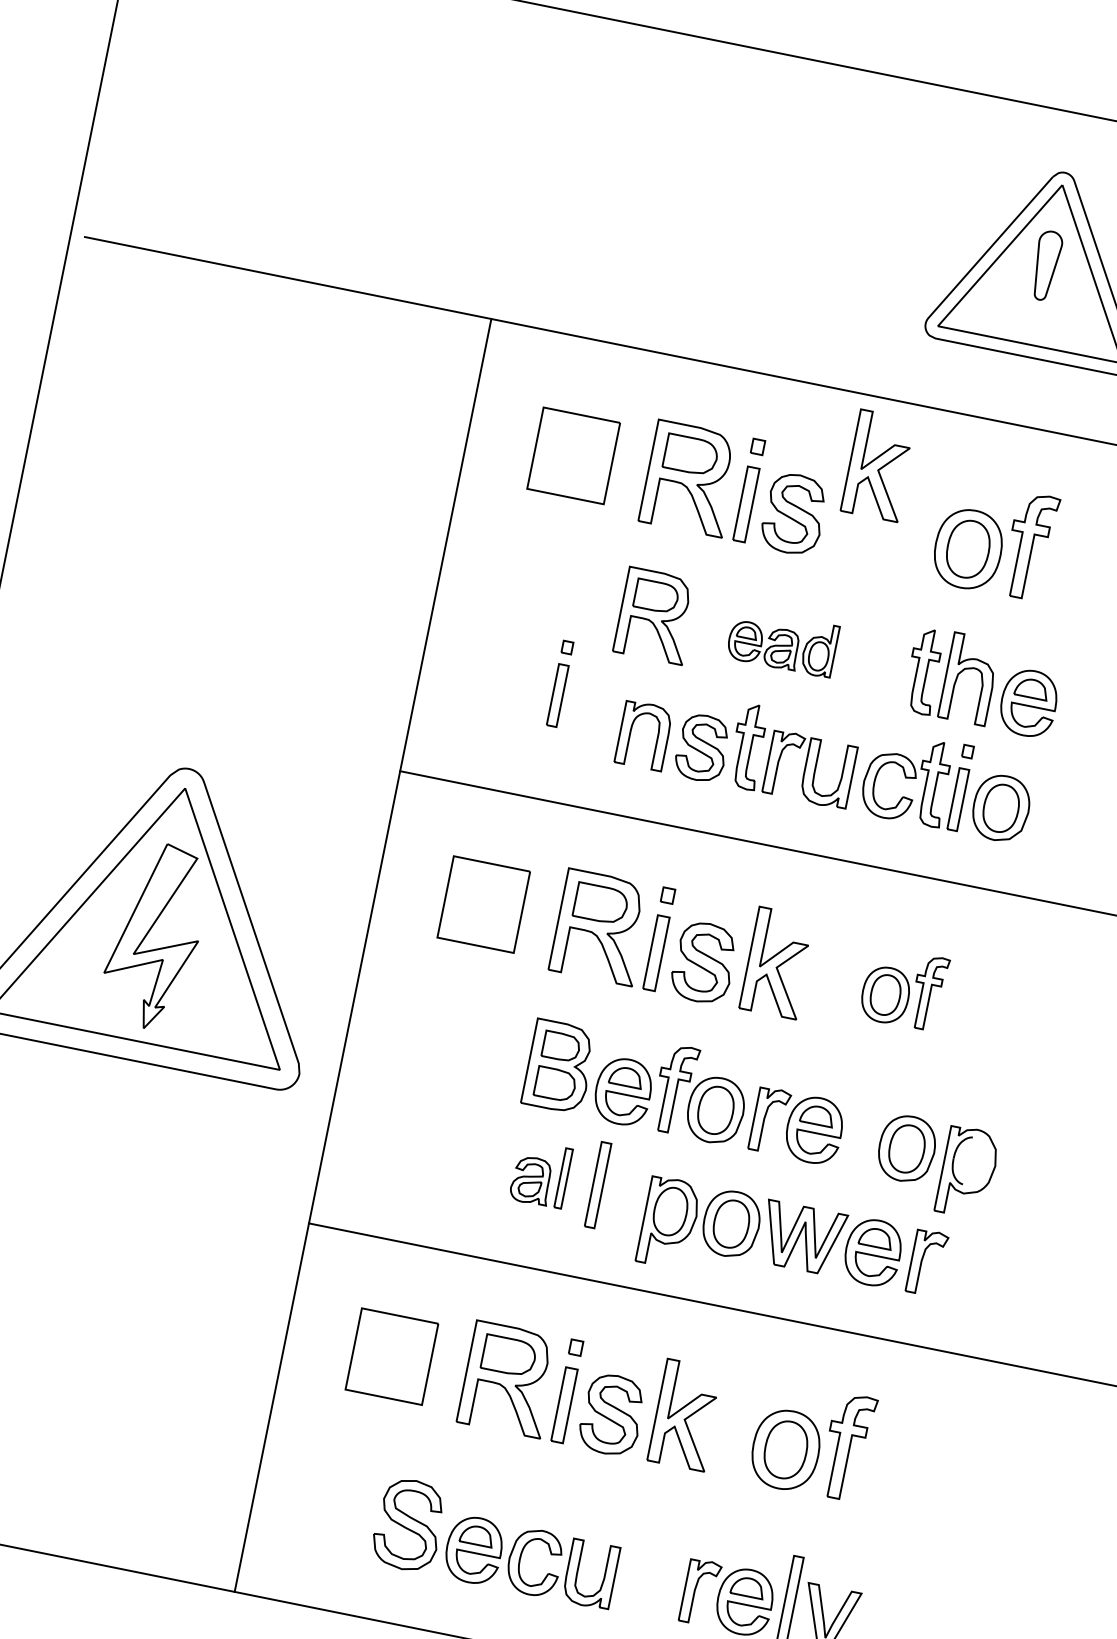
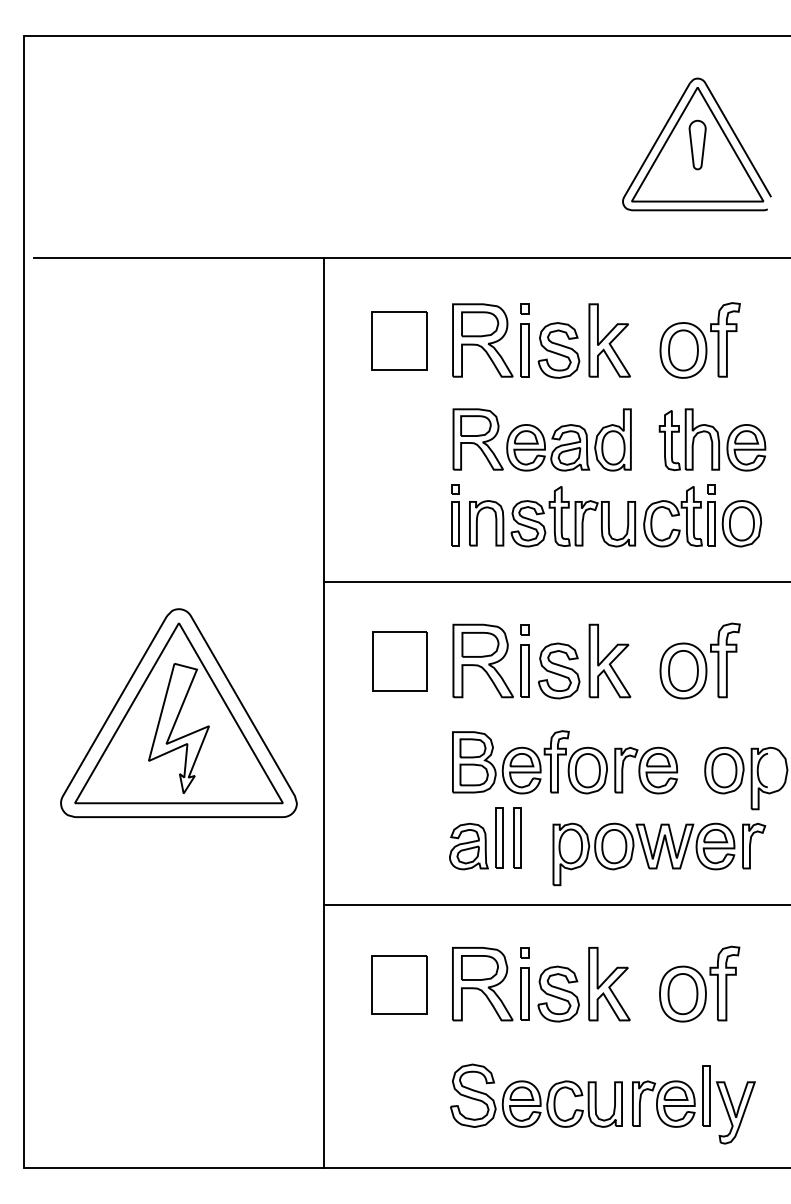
part: (878, 465) -> (609, 340), moved
part: (782, 641) -> (568, 439), size x1.67
part: (559, 683) -> (455, 515), moved
part: (903, 987) -> (699, 660), size x1.43
part: (540, 1173) -> (476, 838), size x1.43
part: (497, 1542) -> (536, 1095), moved

